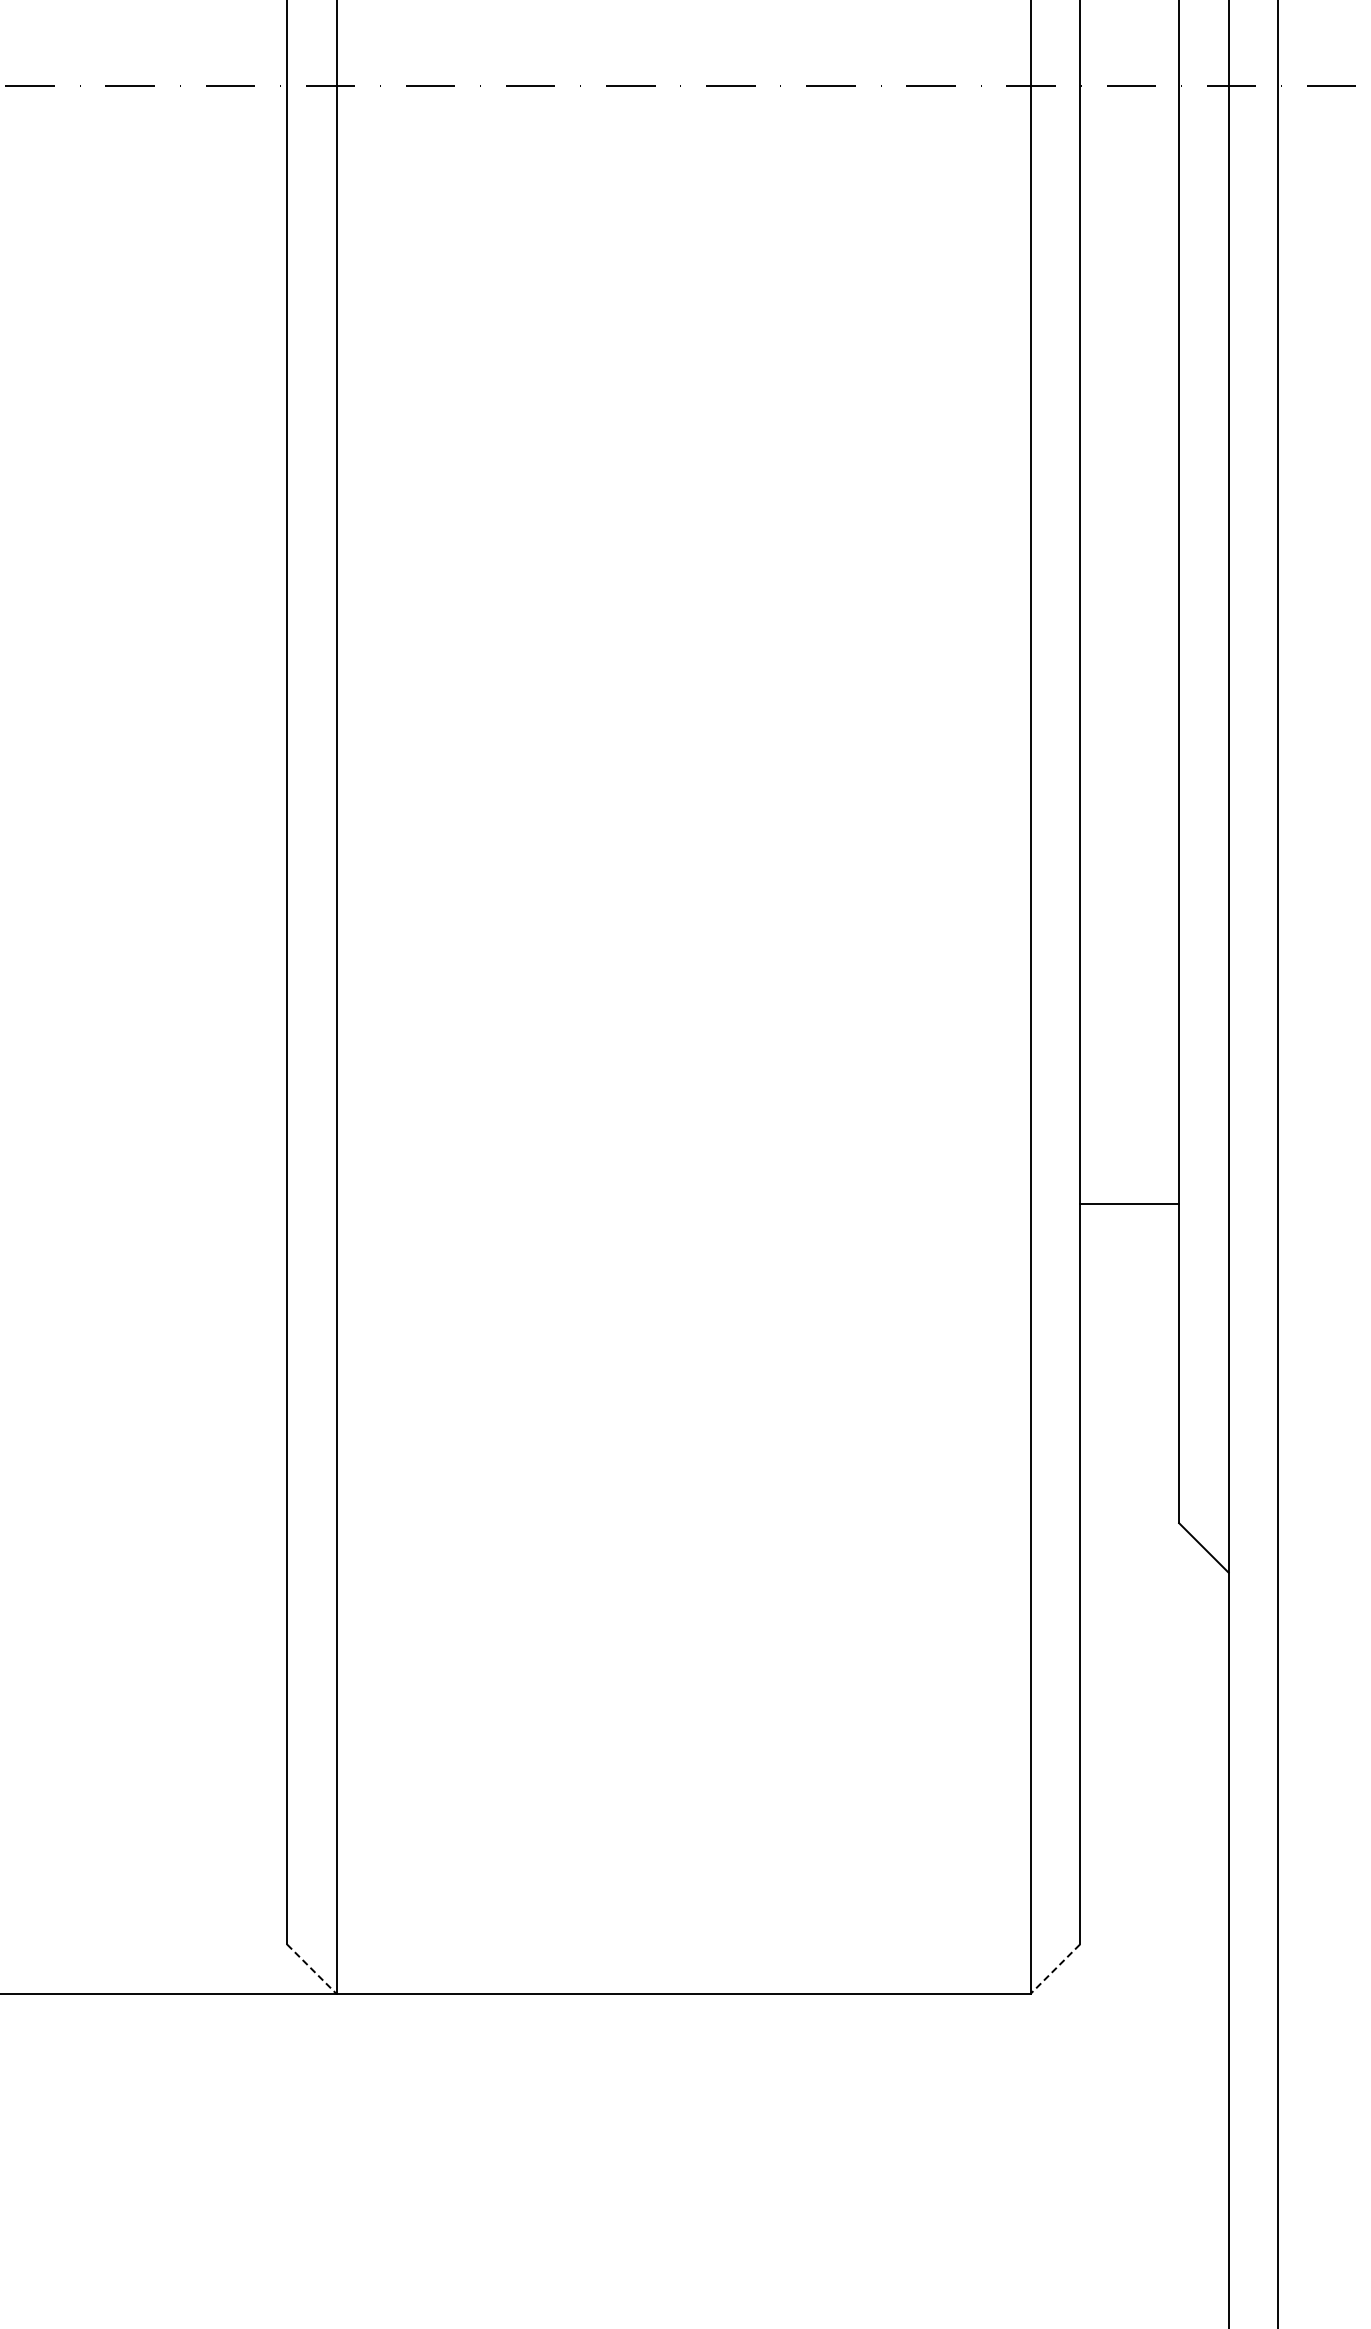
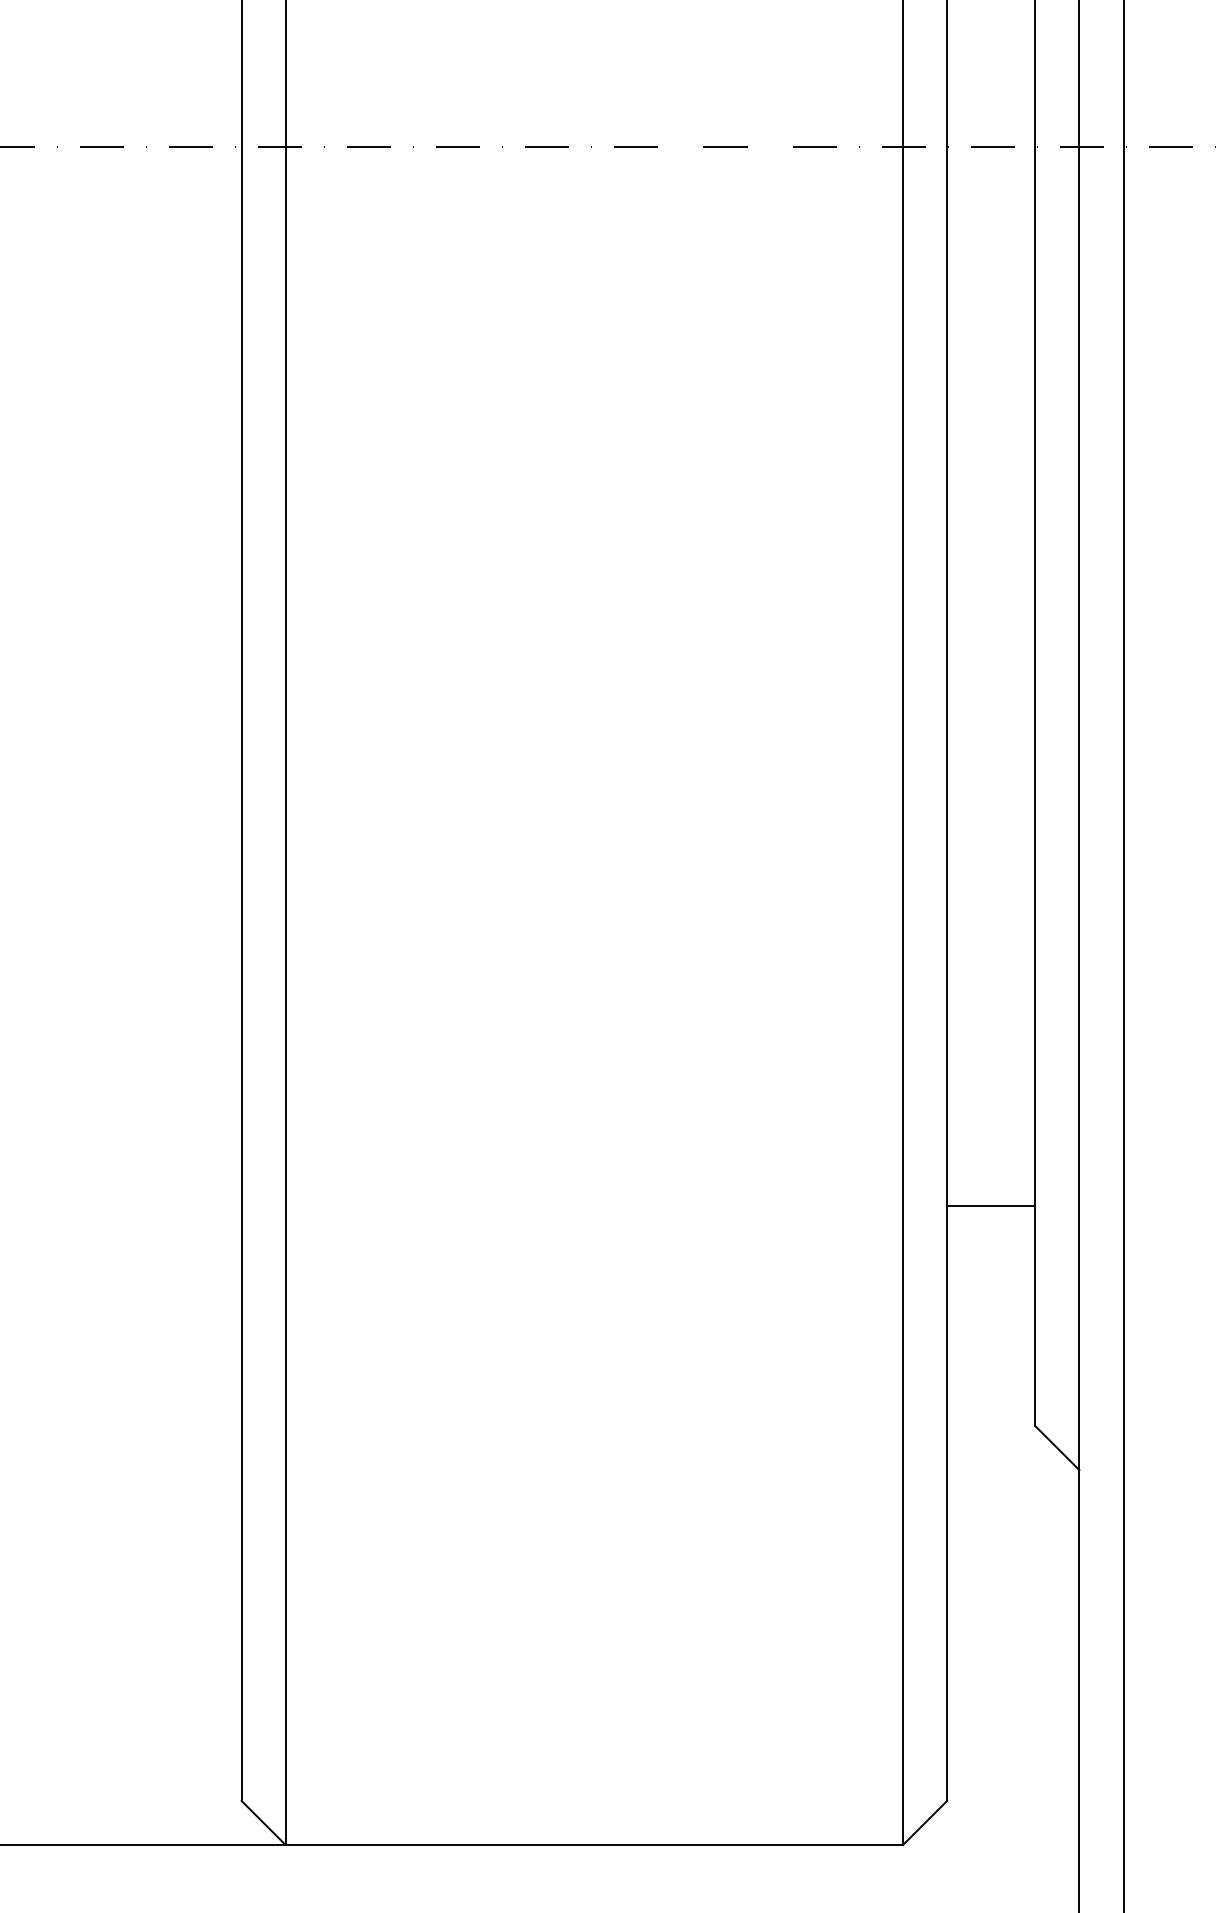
line: (1129, 1204) -> (991, 1205), moved
line: (312, 1969) -> (264, 1823), dashed -> solid
line: (1054, 1969) -> (924, 1823), dashed -> solid

